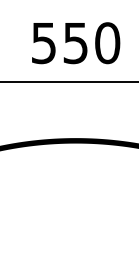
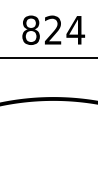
text: (75, 42) -> (53, 29), 550 -> 824

